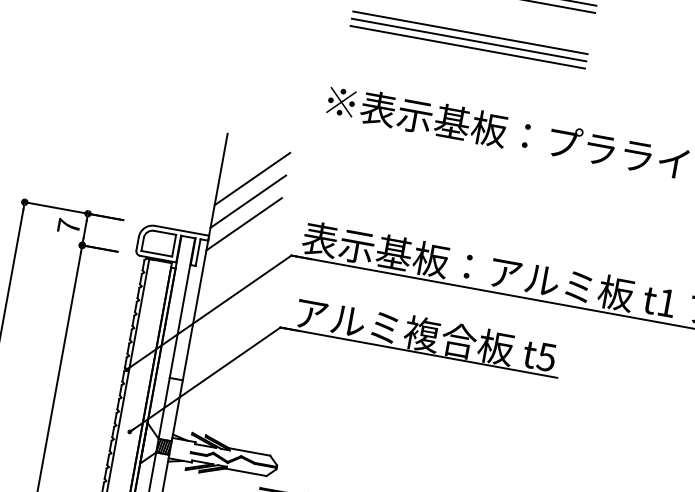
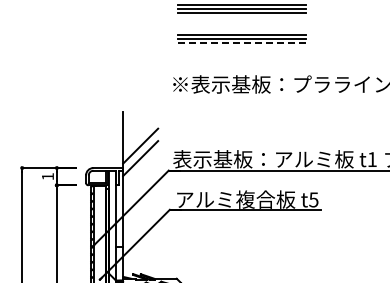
line: (466, 47) -> (241, 43), solid -> dashed
line: (252, 178) -> (140, 133), removed
text: (68, 226) -> (47, 176), 7 -> 1

